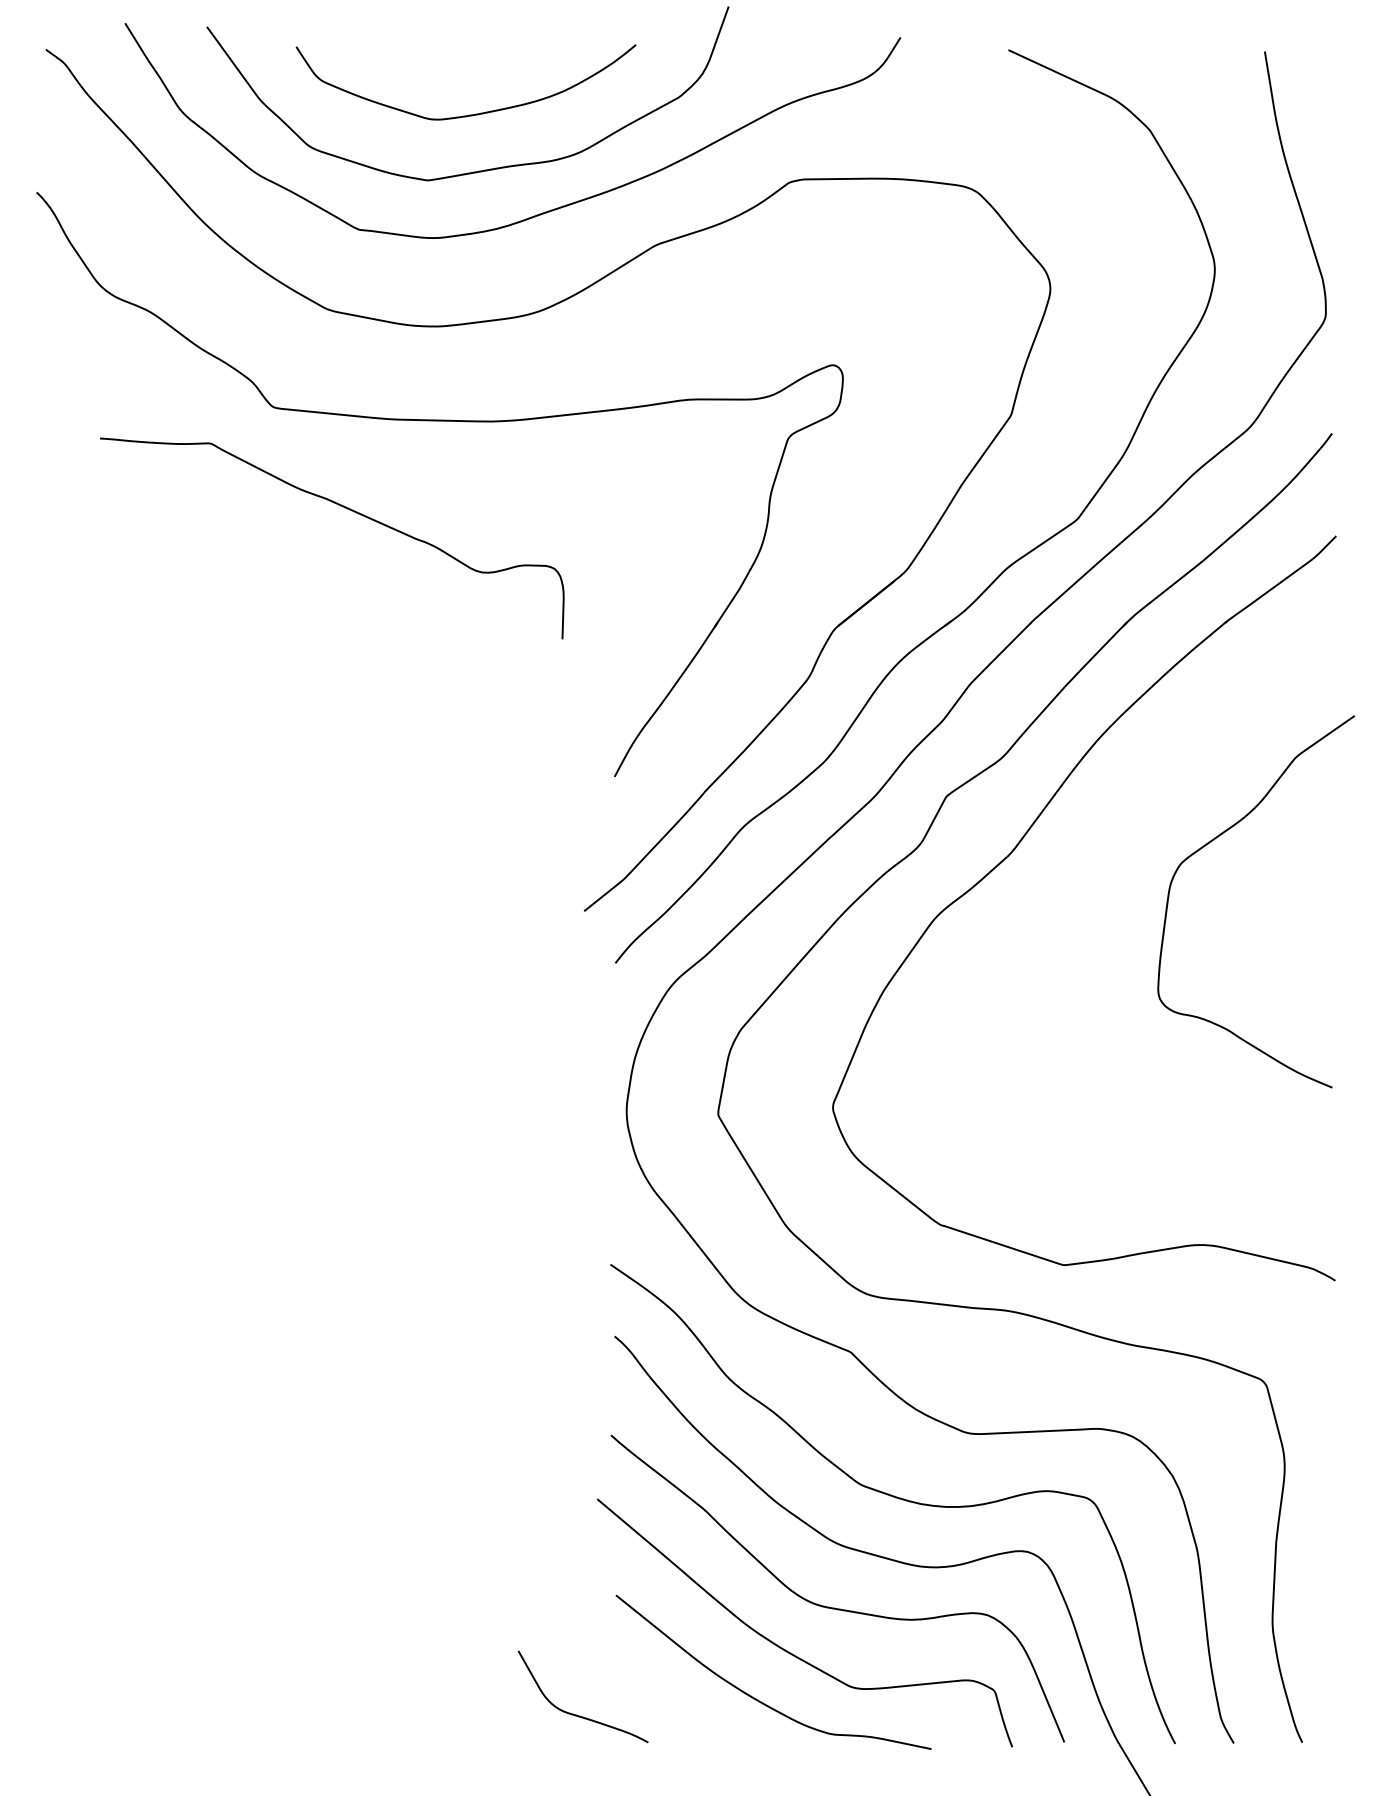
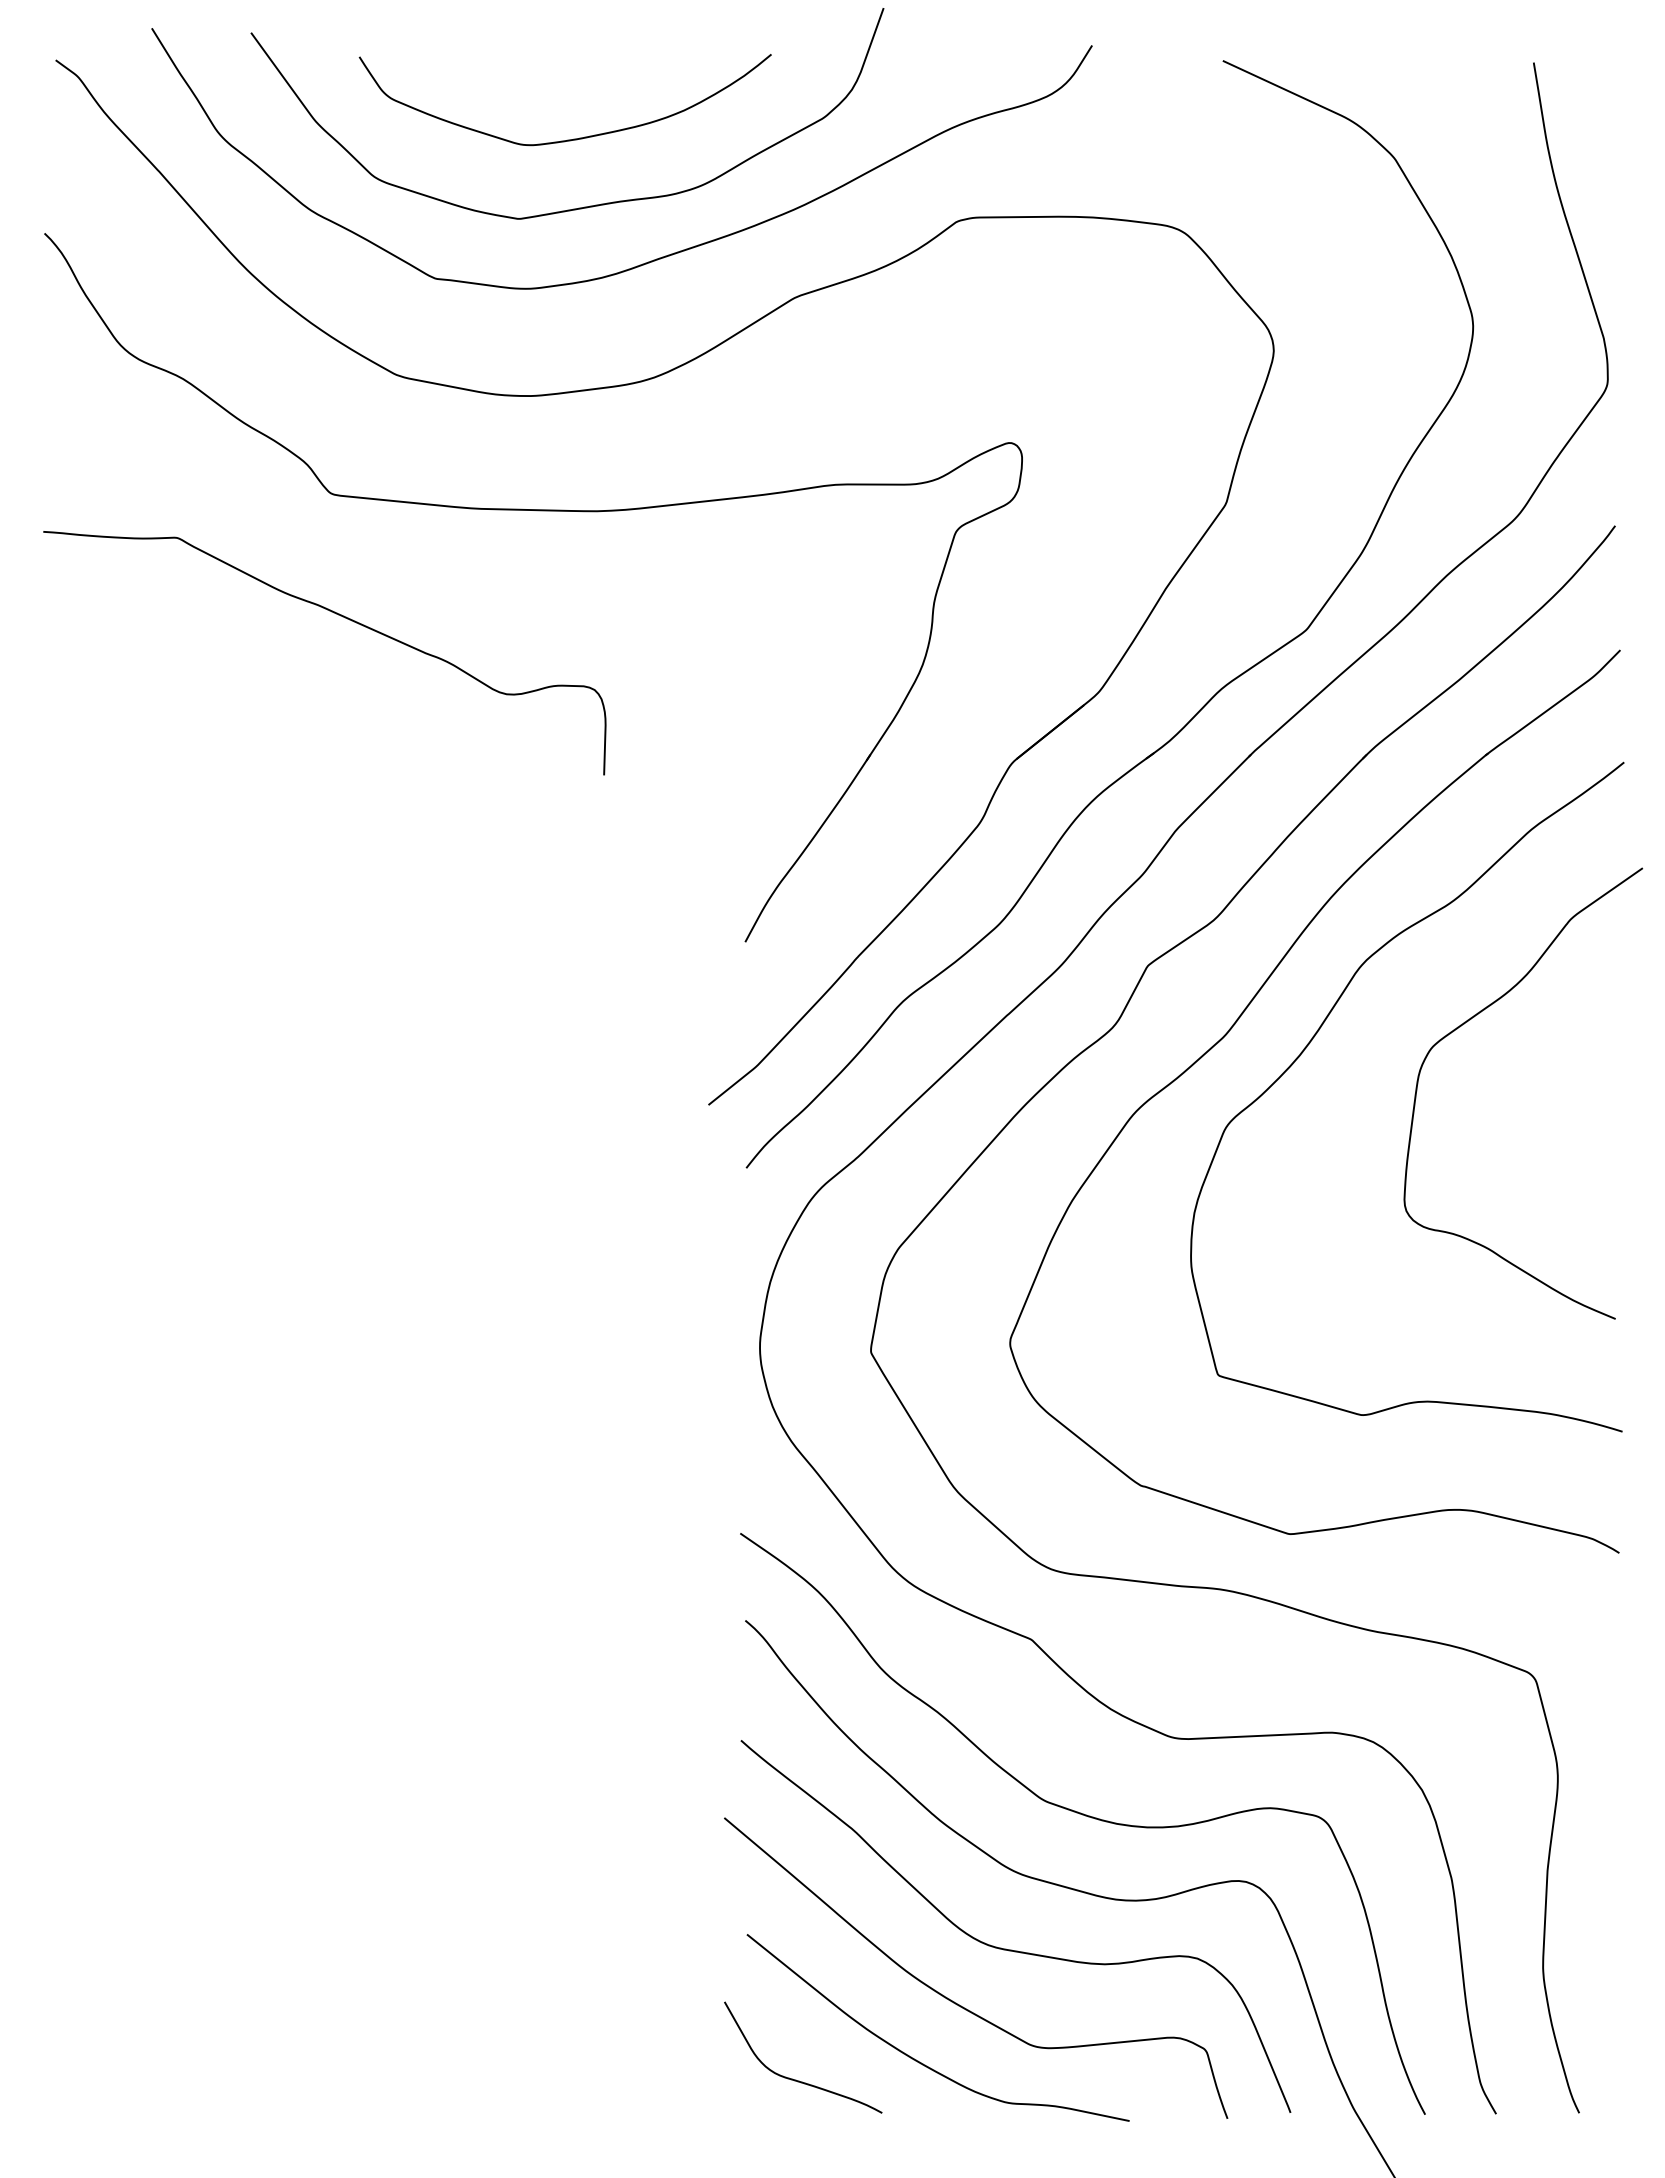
curve: (345, 508) -> (340, 616), moved
curve: (1084, 854) -> (1315, 1036), added
curve: (577, 1714) -> (796, 2079), moved

